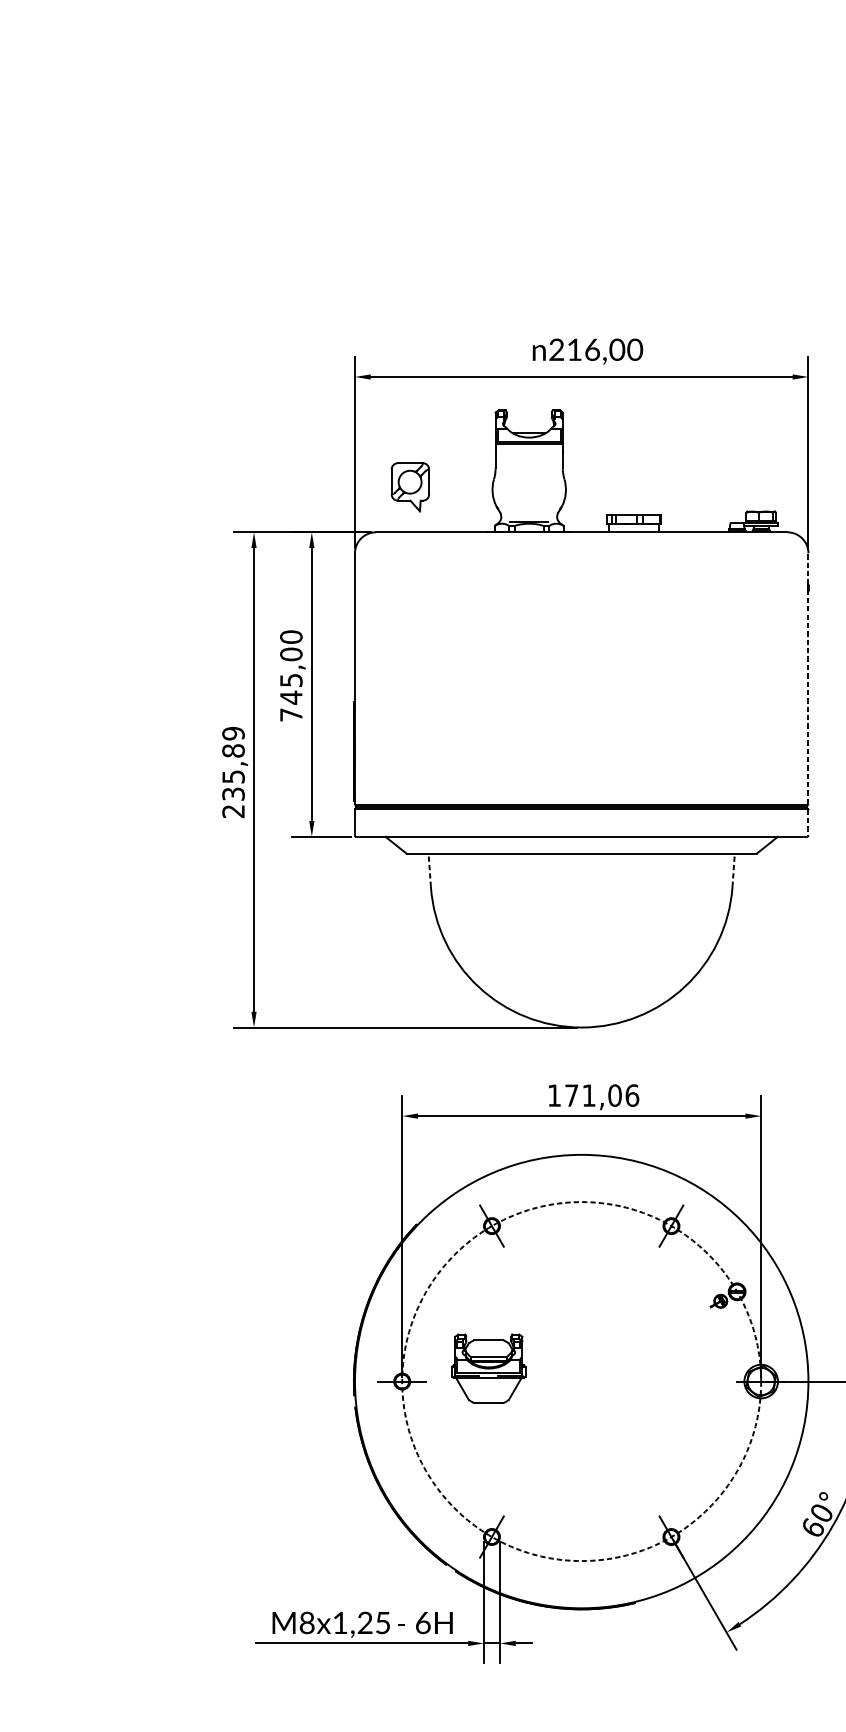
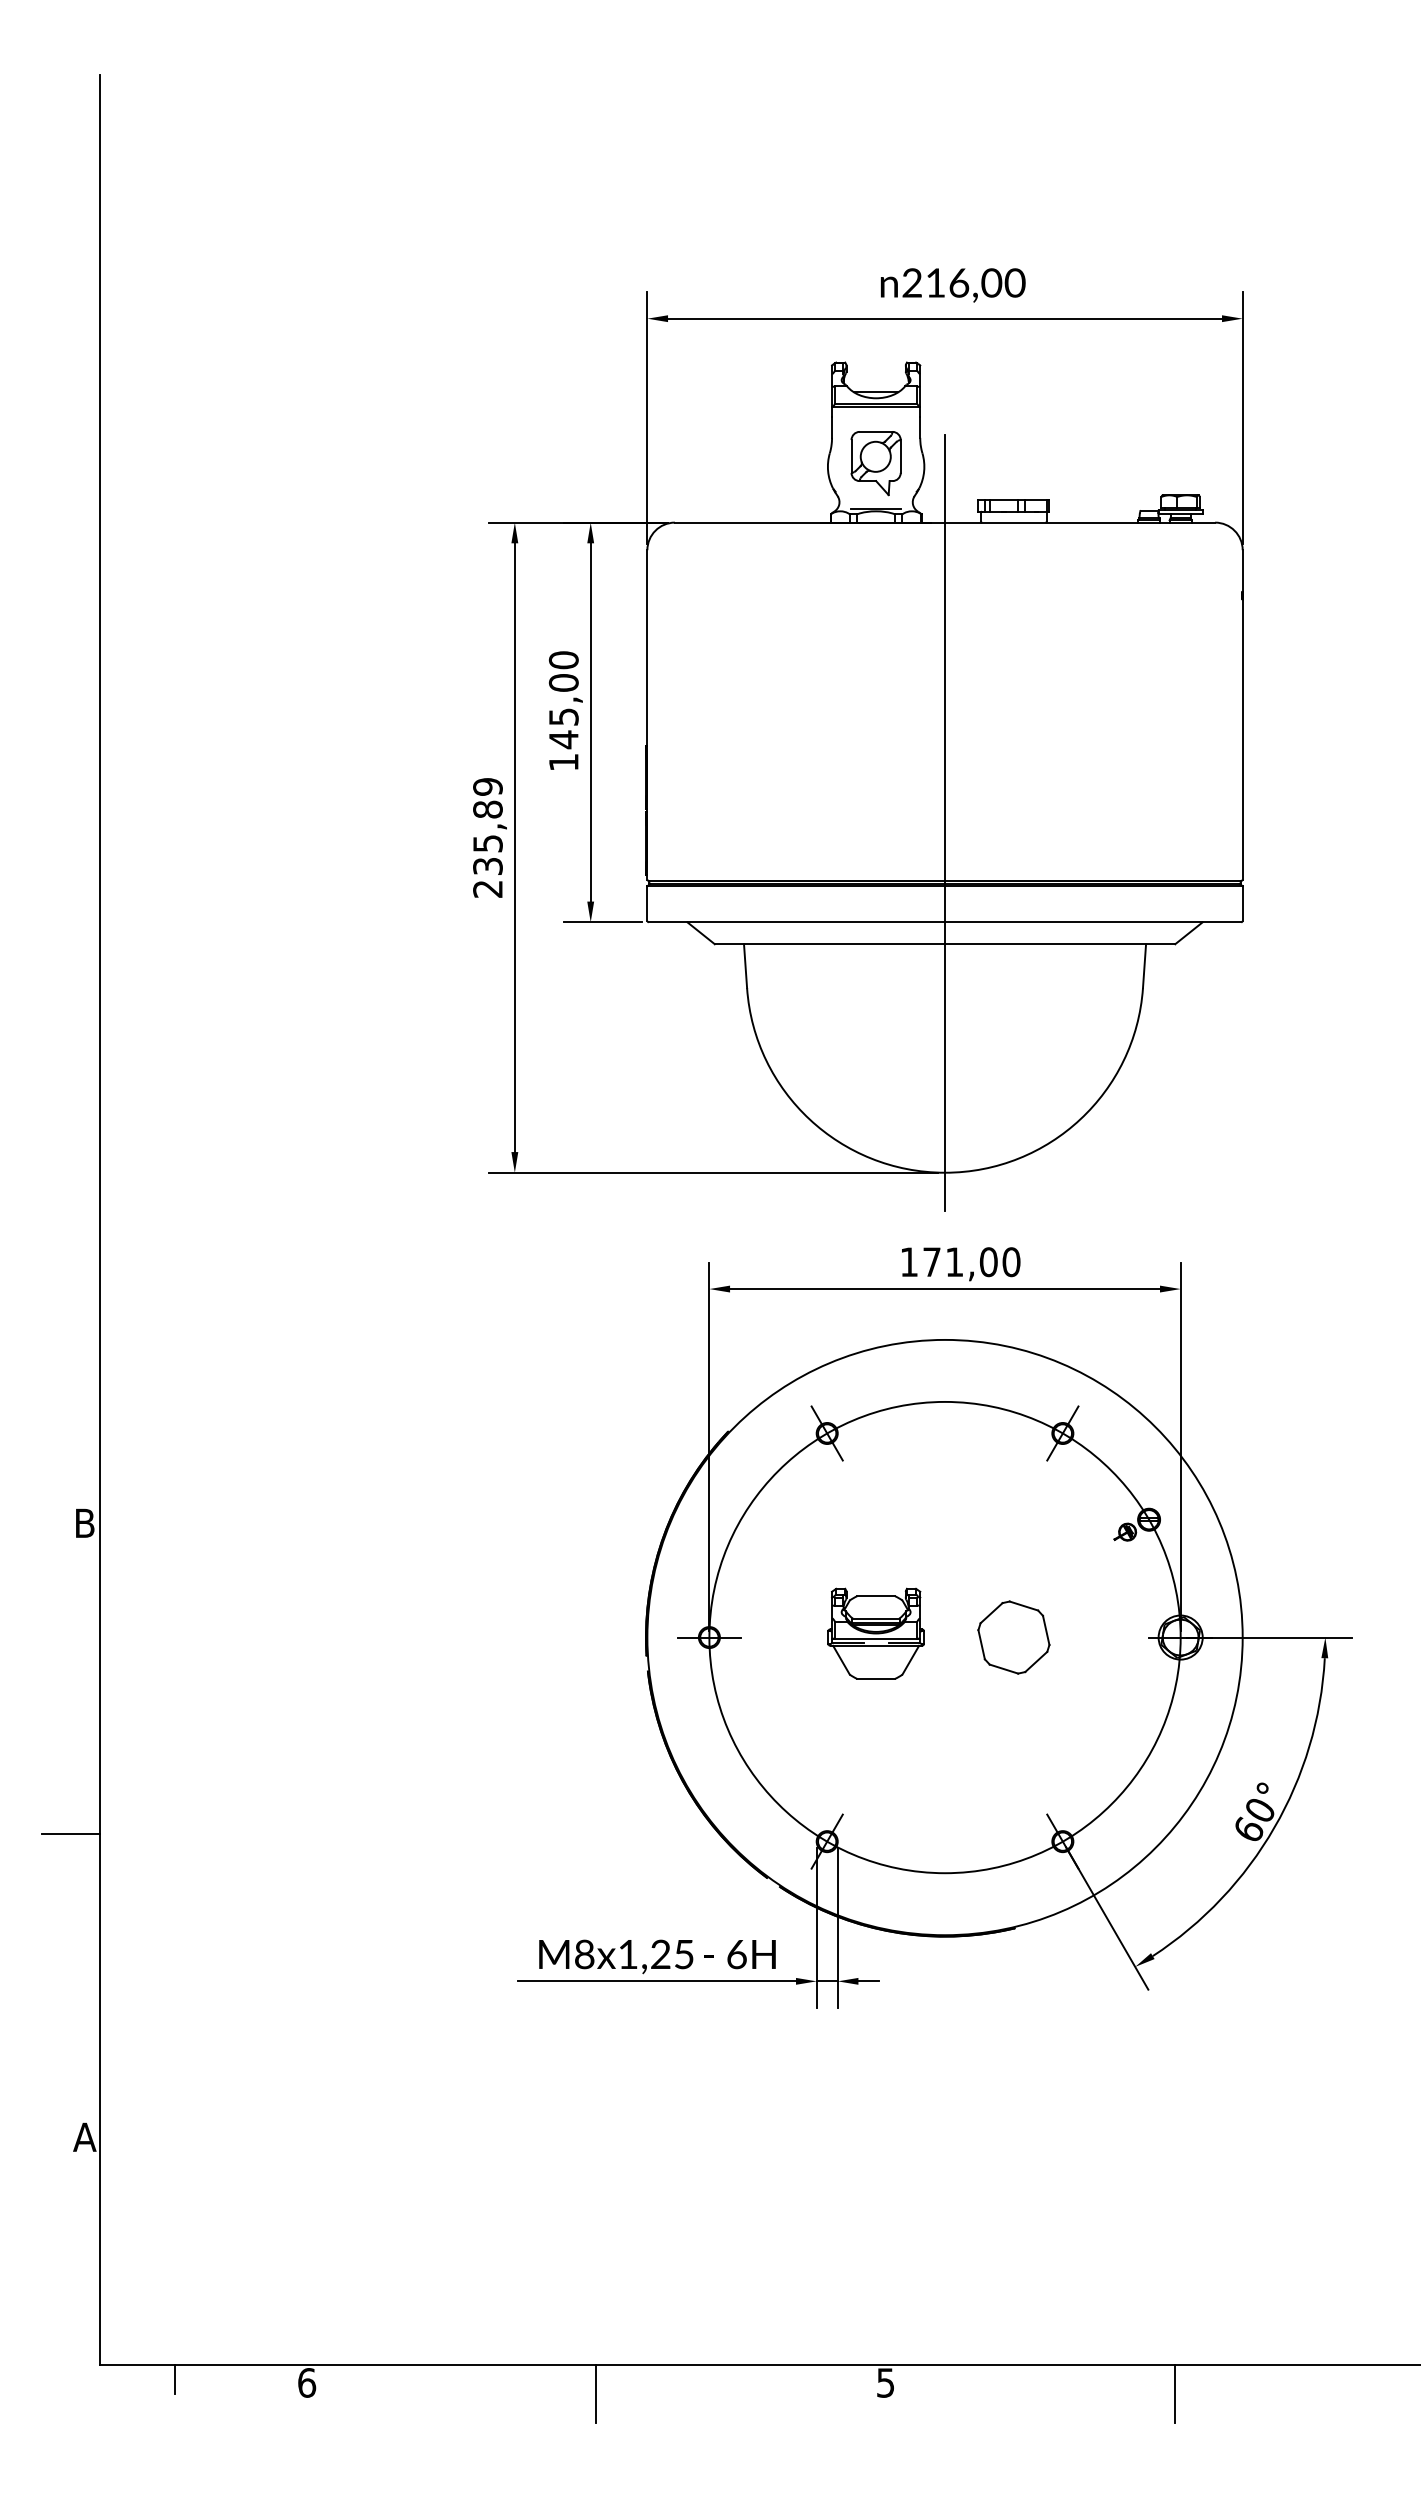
part: (409, 487) -> (875, 463), moved
line: (808, 568) -> (1242, 570), dashed -> solid
line: (808, 696) -> (1242, 738), dashed -> solid
text: (291, 715) -> (563, 762), 745,00 -> 145,00
line: (582, 761) -> (945, 823), added
line: (808, 823) -> (1242, 904), dashed -> solid
line: (429, 870) -> (745, 966), dashed -> solid
line: (733, 870) -> (1144, 966), dashed -> solid
text: (632, 1095) -> (1011, 1261), 171,06 -> 171,00
part: (488, 1368) -> (875, 1633), moved
circle: (581, 1381) -> (944, 1637), dashed -> solid
part: (633, 1381) -> (1013, 1637), added

